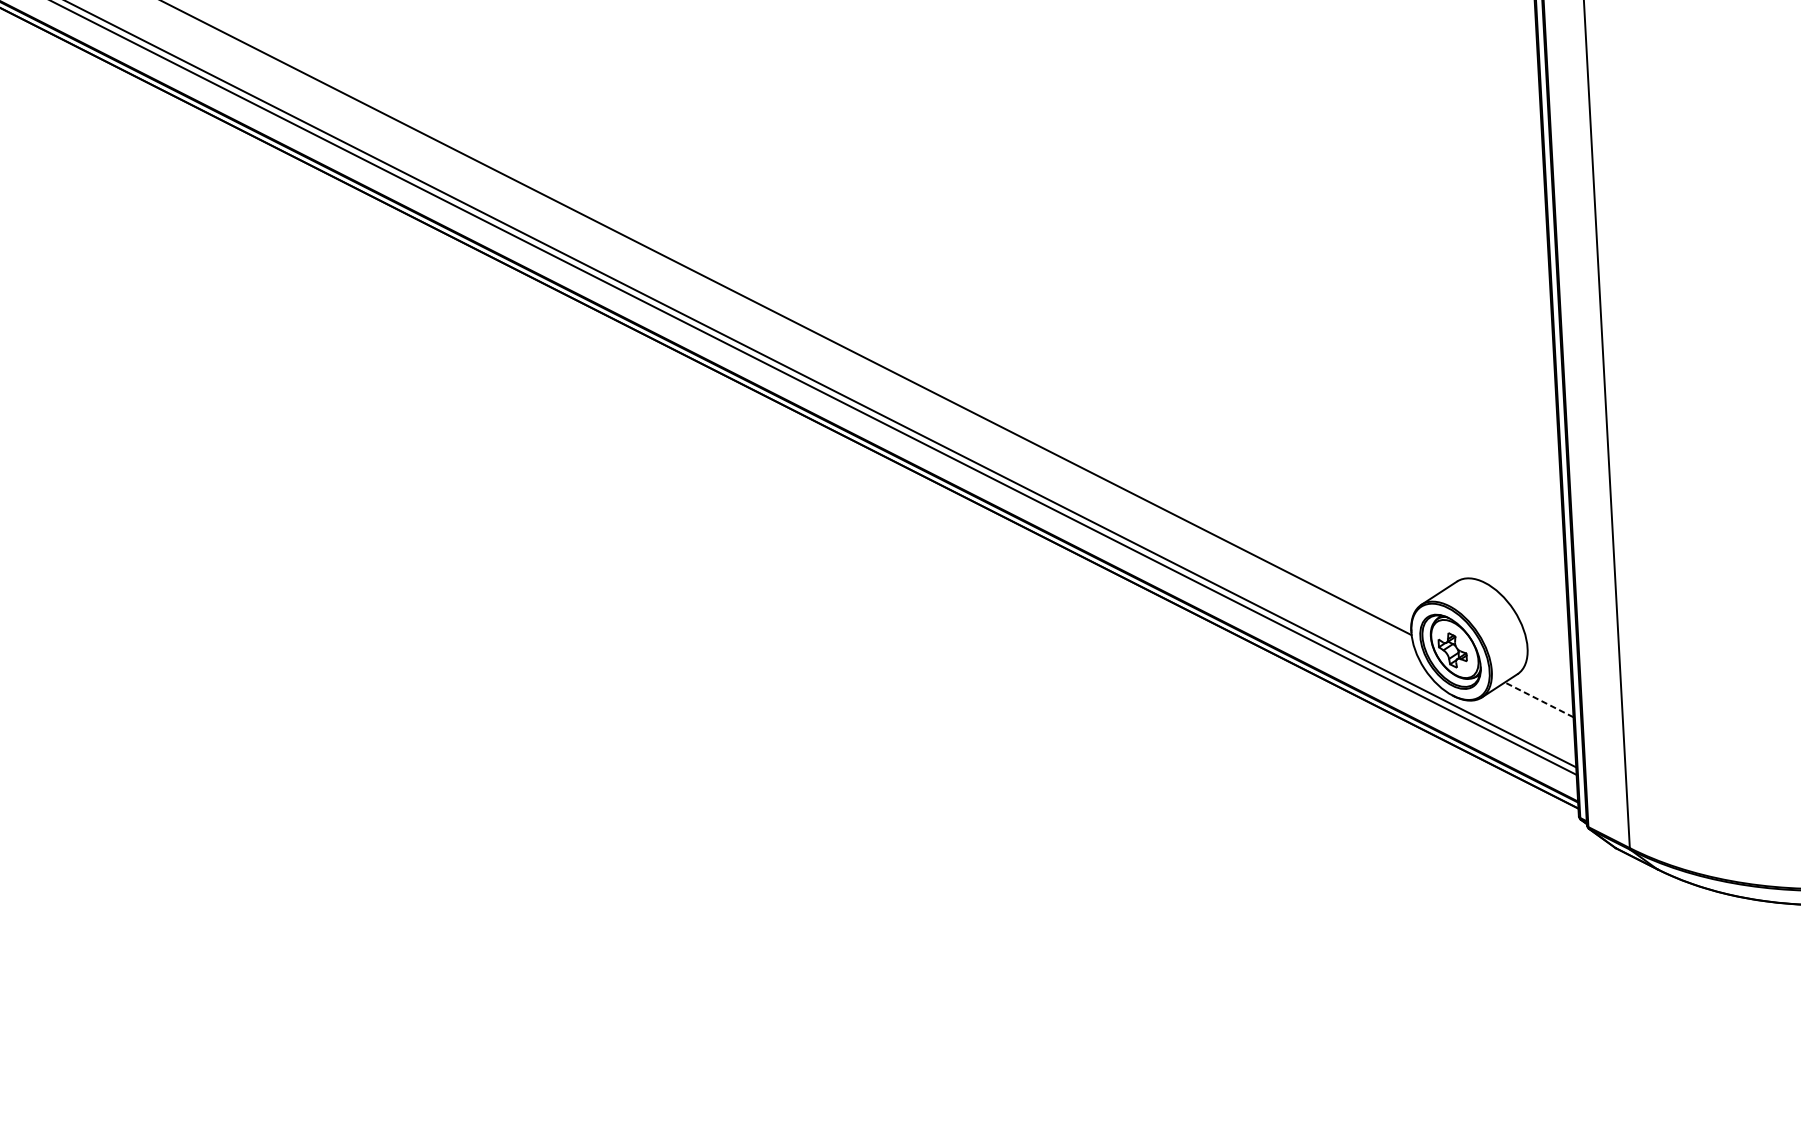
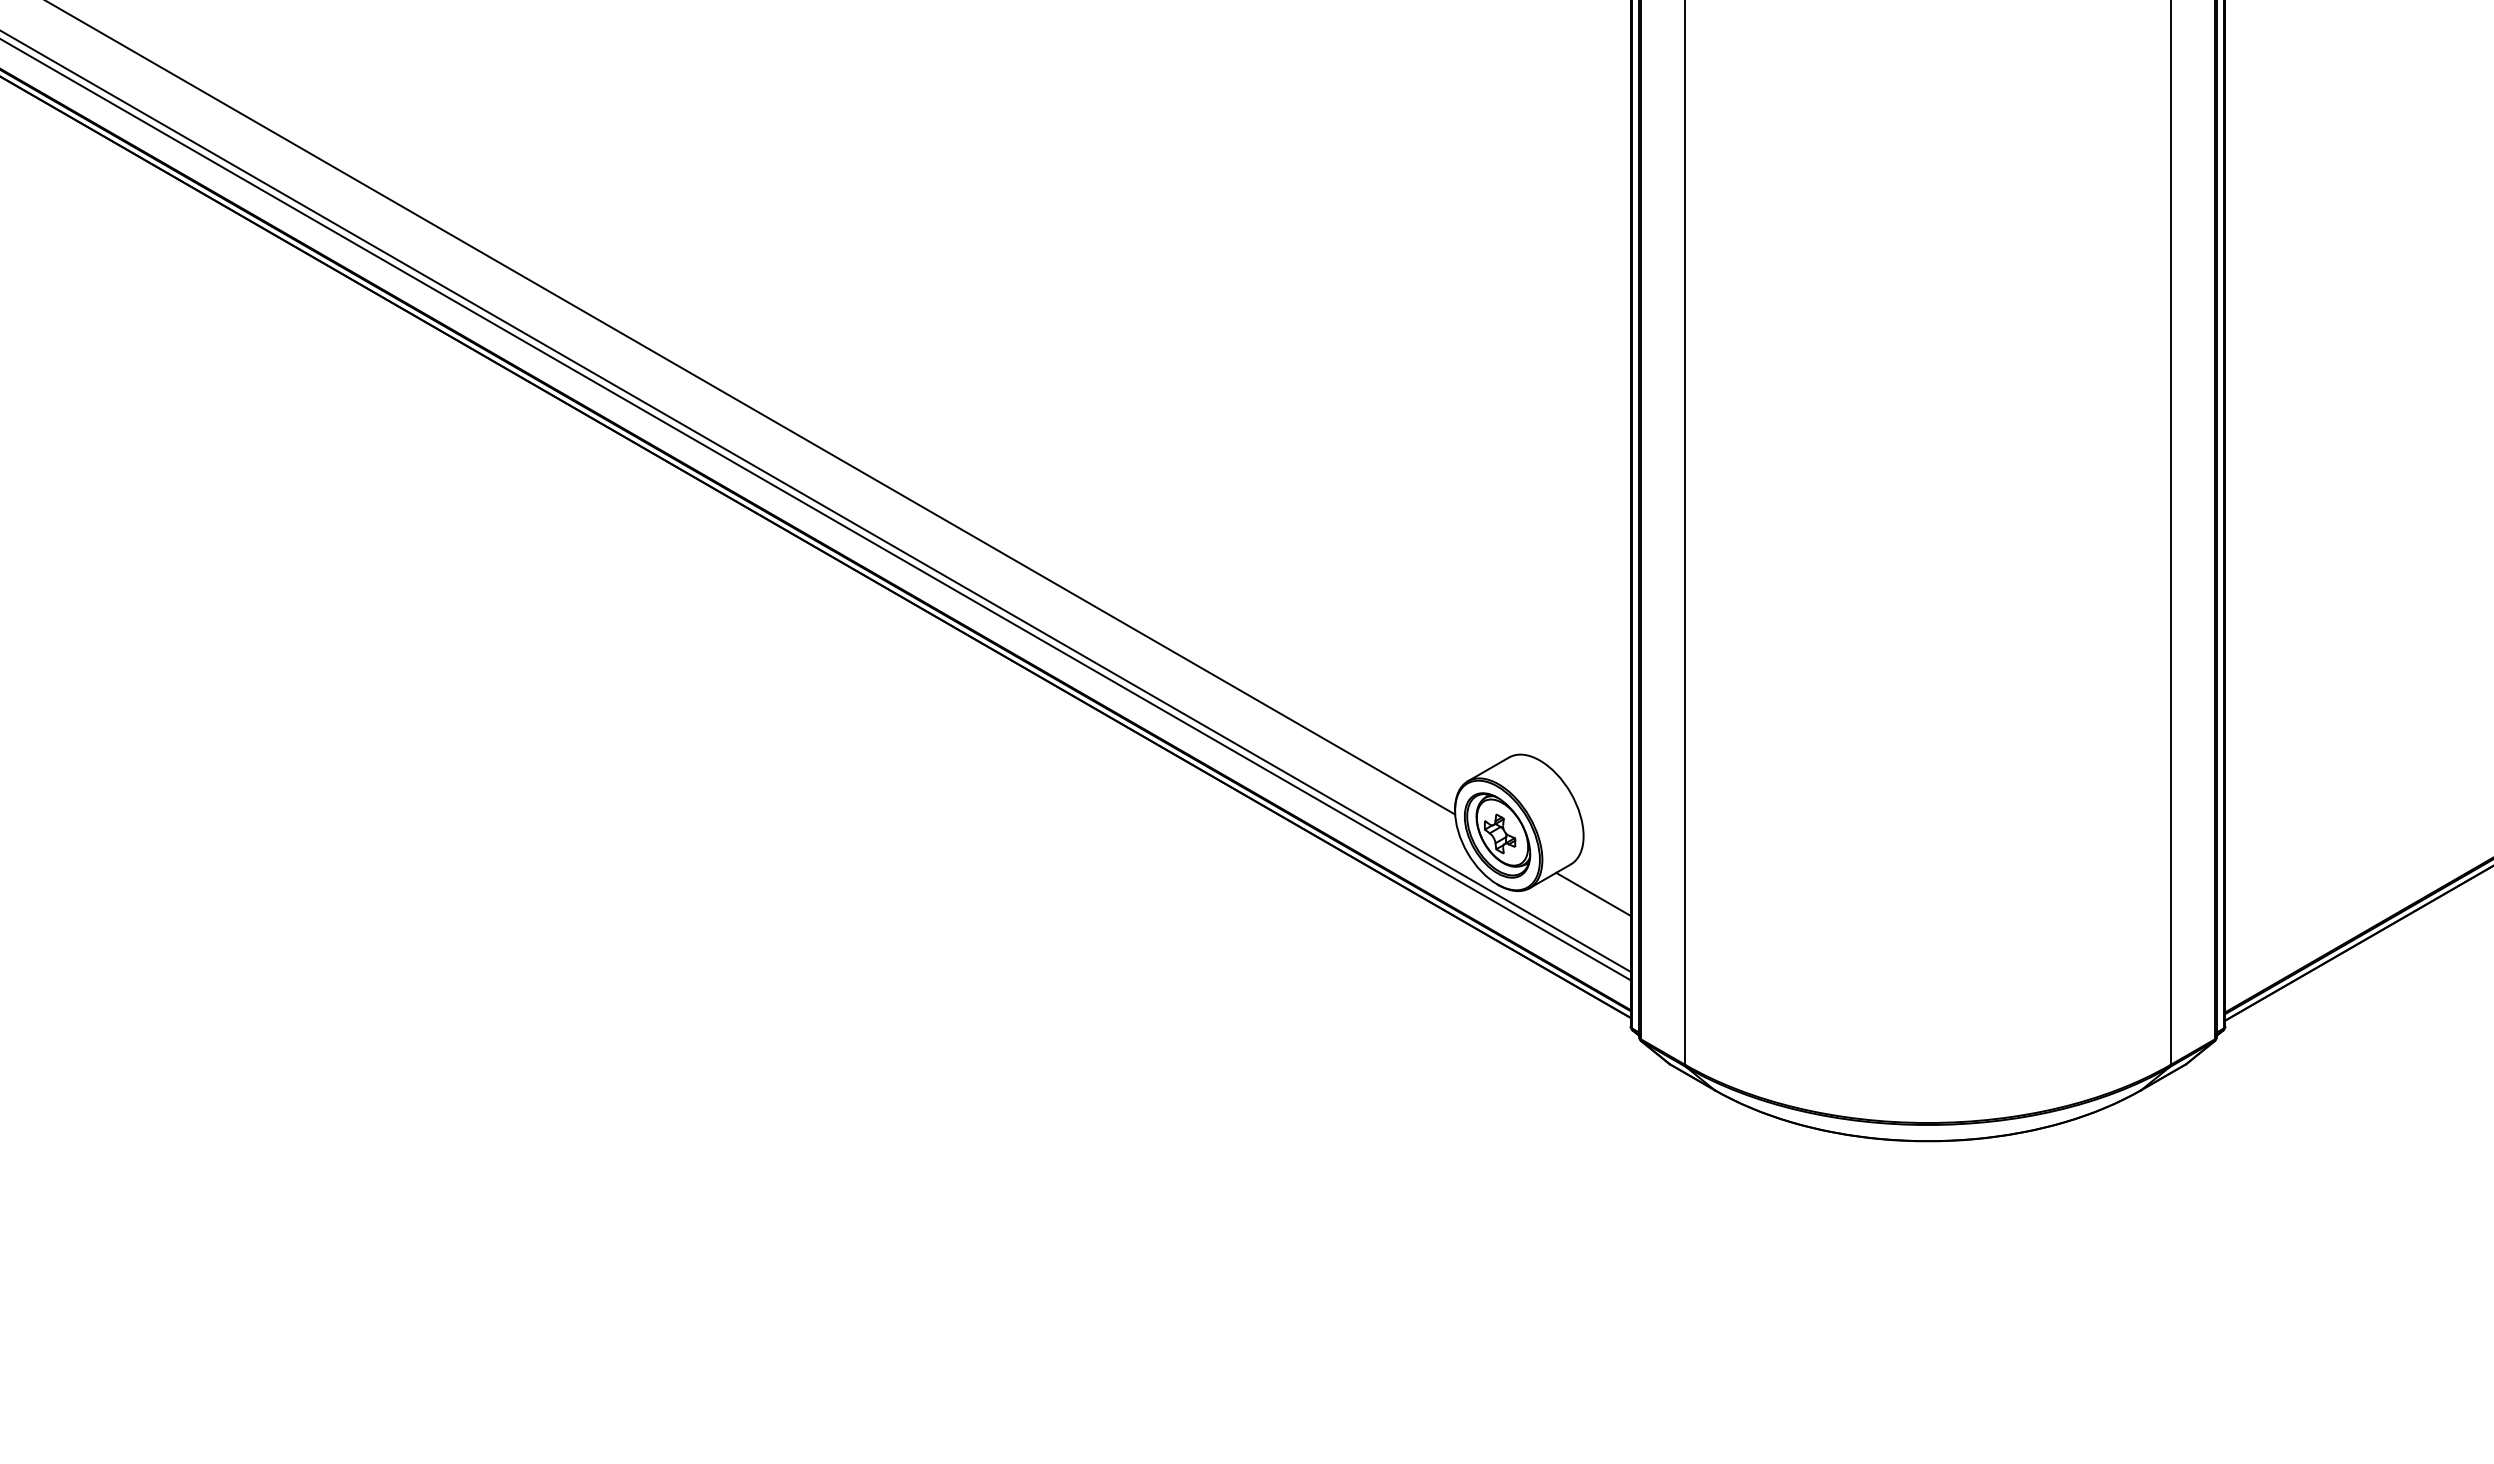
line: (1539, 700) -> (1593, 894), dashed -> solid

